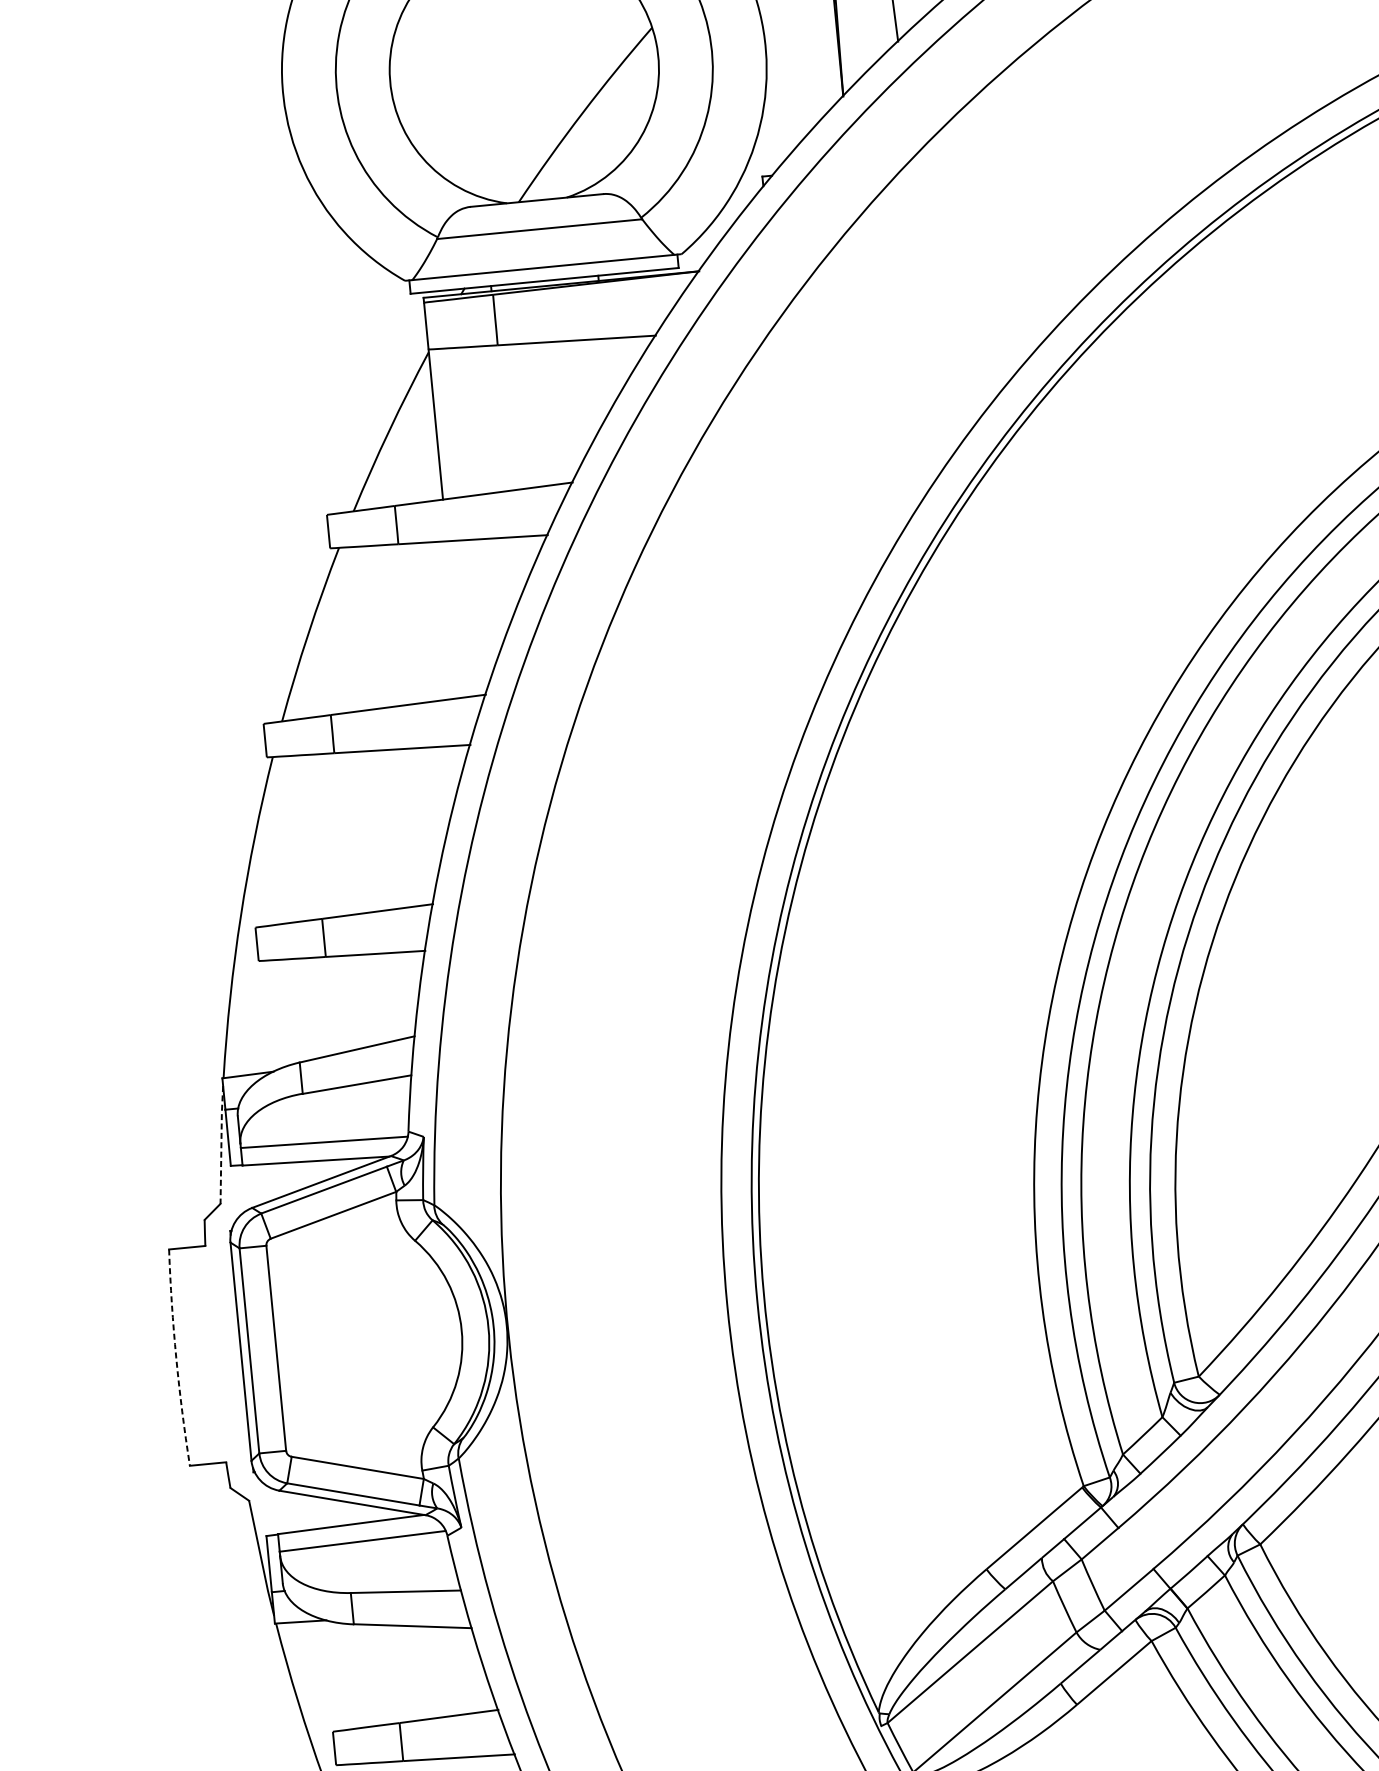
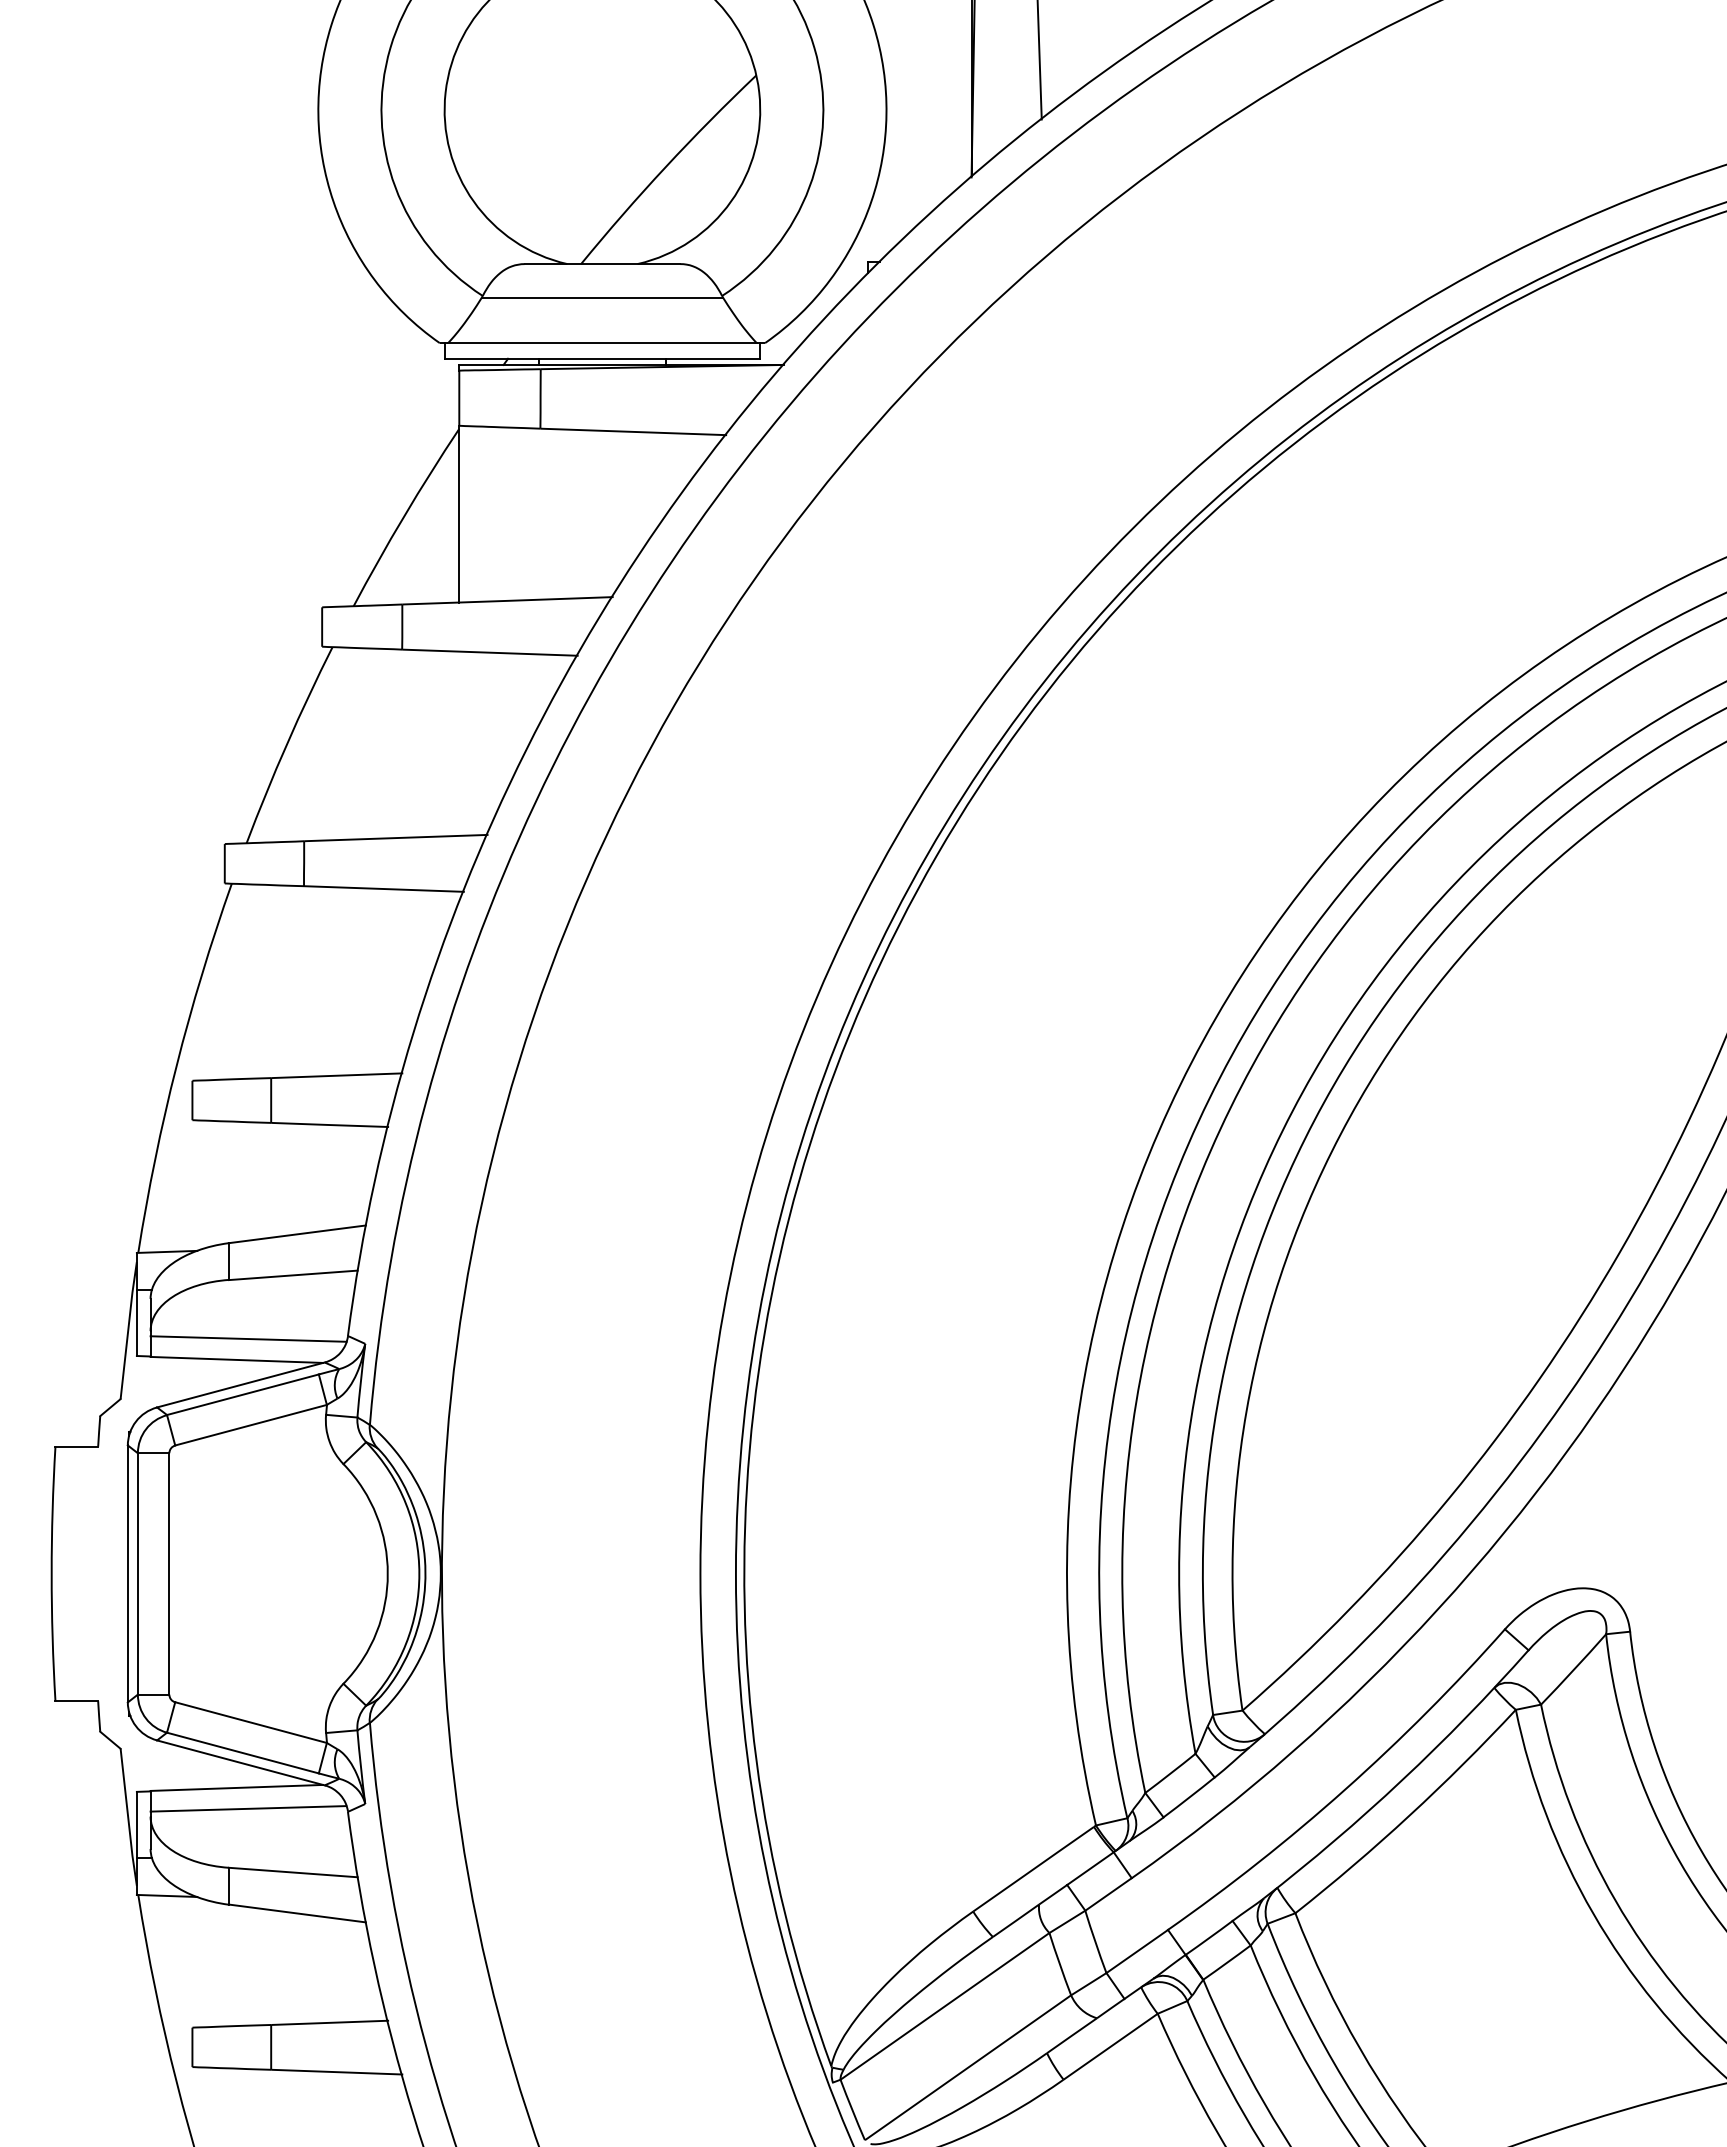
line: (221, 1144) -> (128, 1329), dashed -> solid
arc: (176, 1357) -> (51, 1573), dashed -> solid

